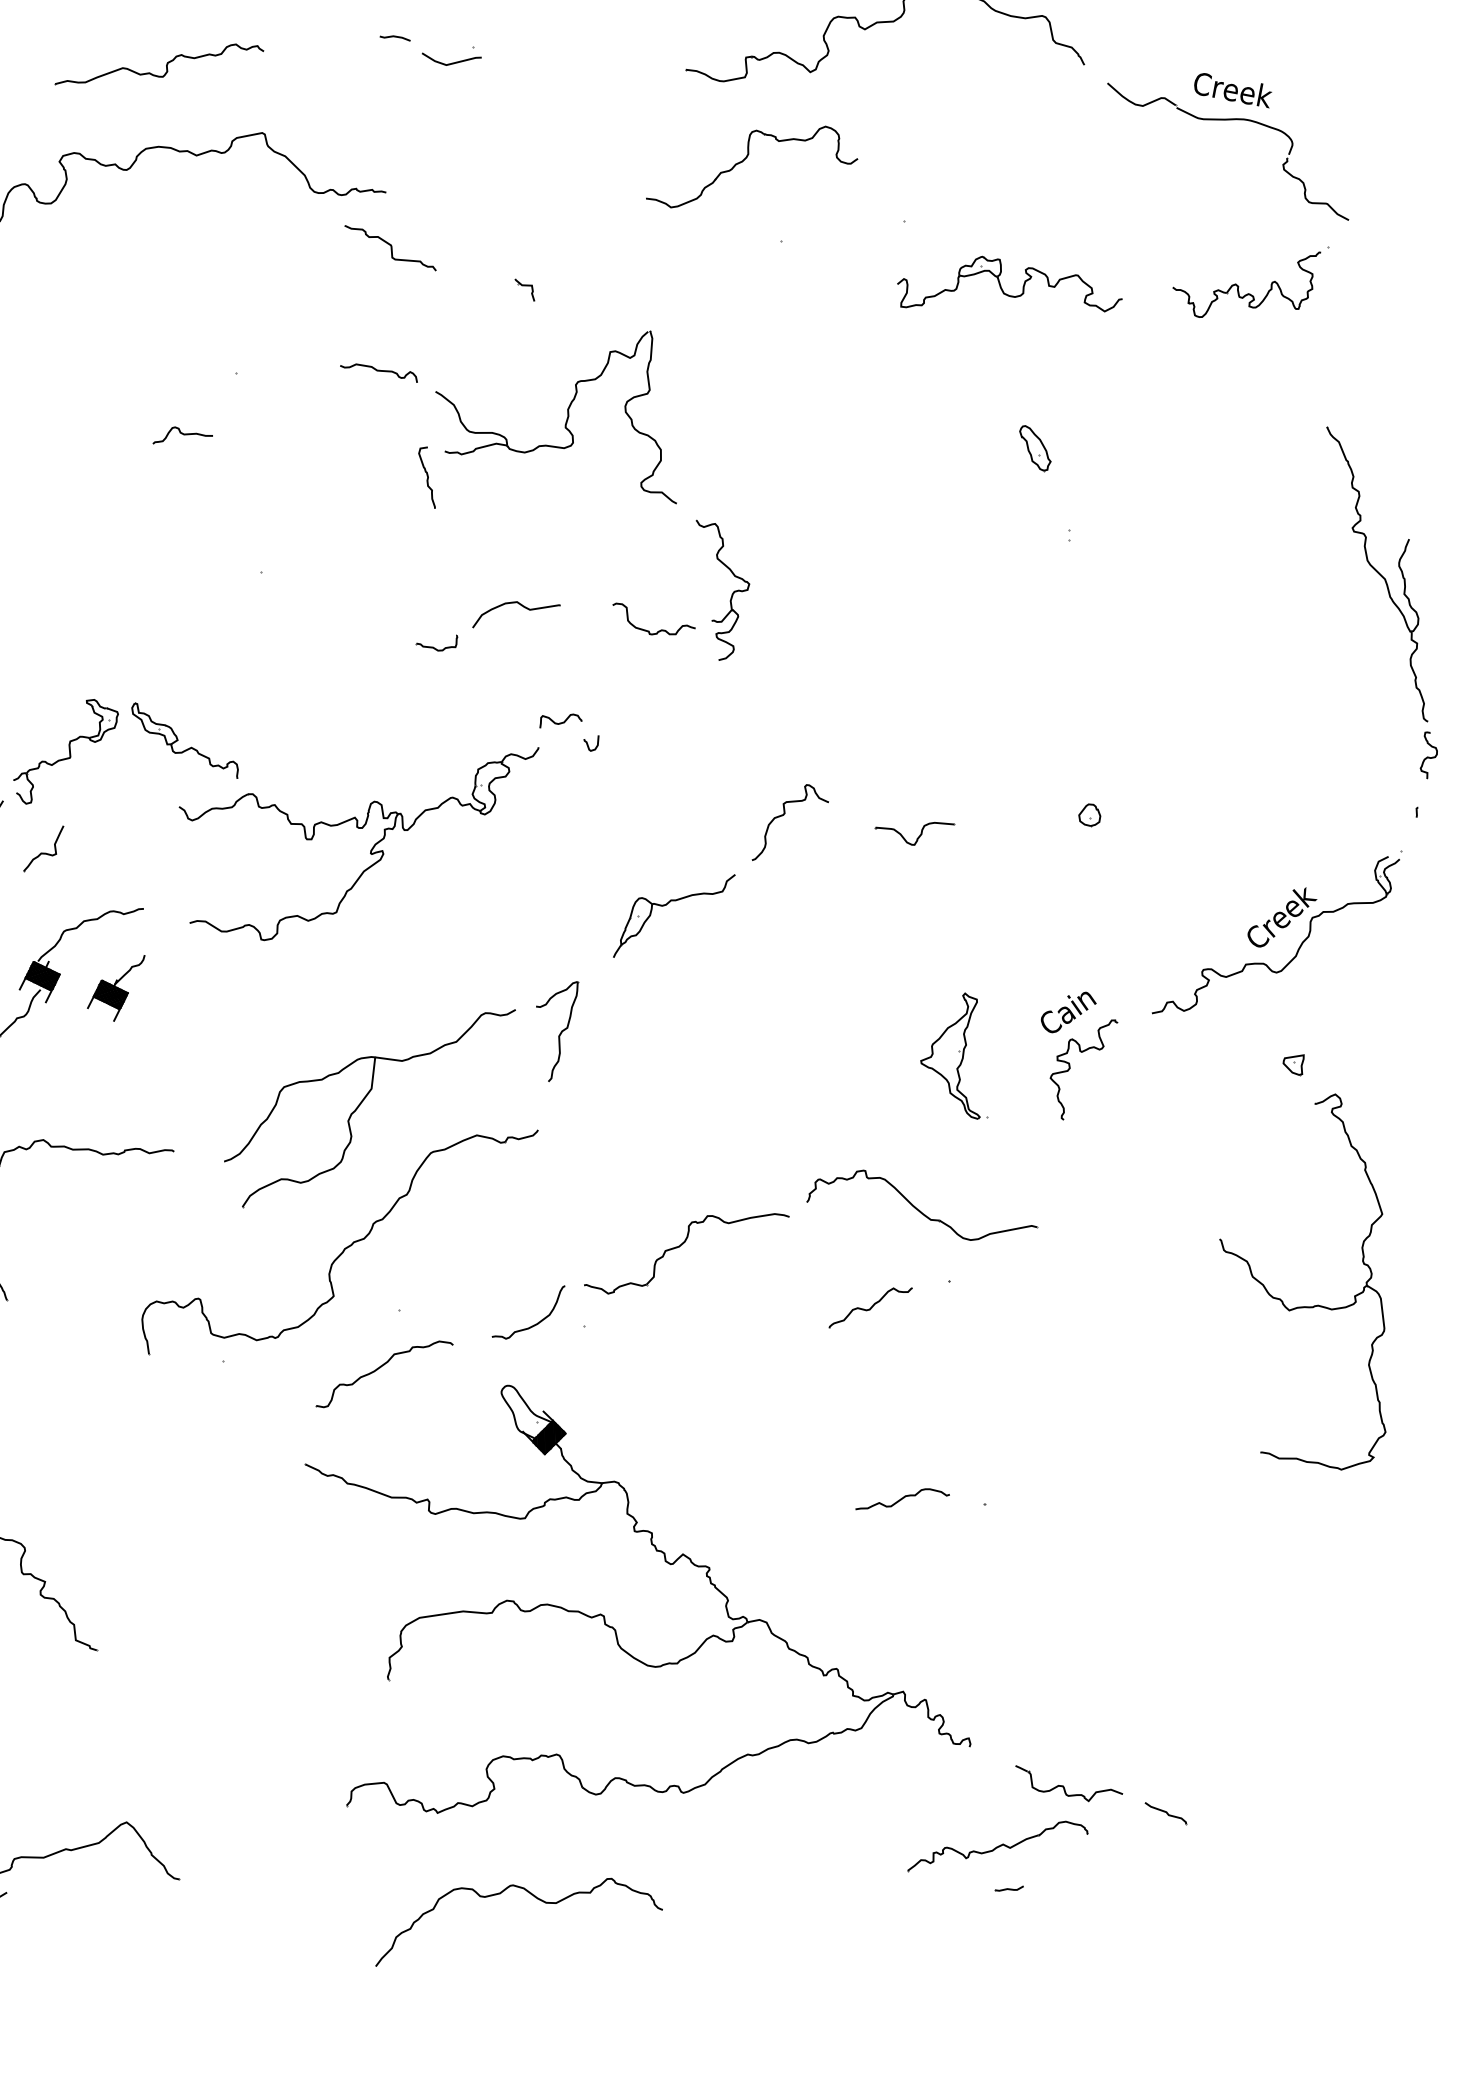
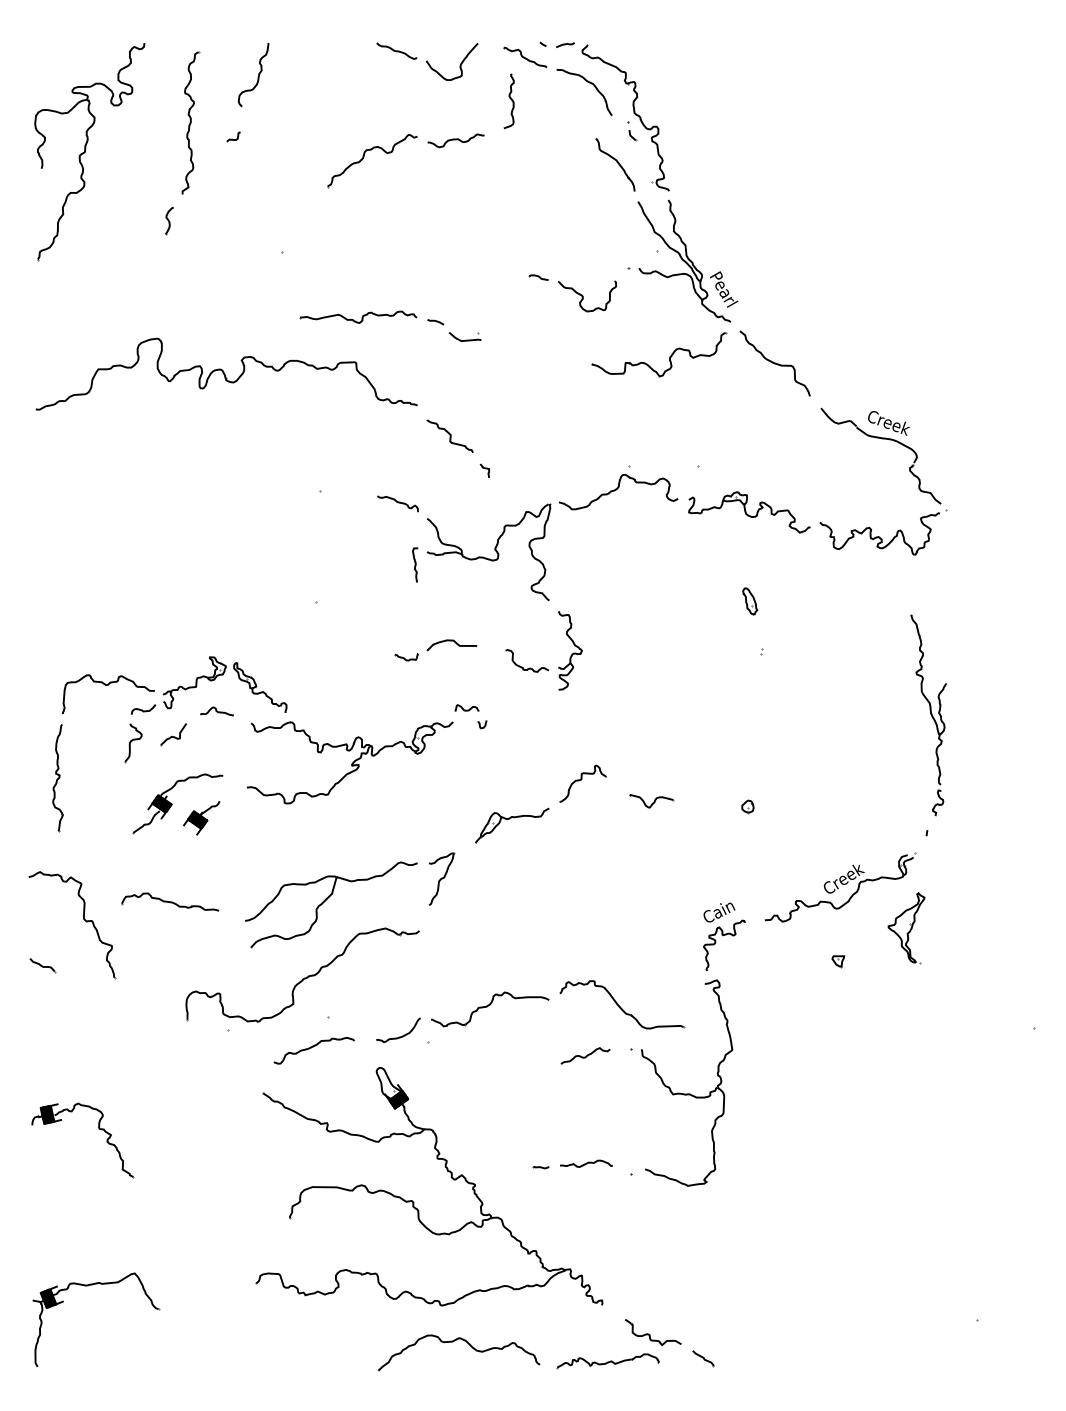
part: (159, 65) -> (358, 316), moved
part: (749, 162) -> (618, 491), moved
curve: (389, 246) -> (449, 435), moved
part: (1254, 287) -> (883, 532), size x1.43
curve: (180, 433) -> (216, 711), moved
part: (953, 1059) -> (906, 928), moved
part: (1312, 1305) -> (686, 1093), moved
line: (1008, 1889) -> (540, 1167), moved
curve: (501, 1894) -> (453, 1342), moved

